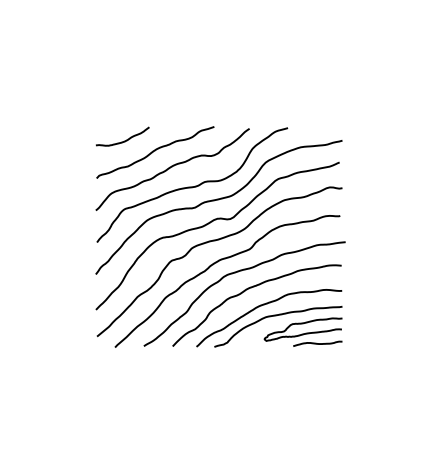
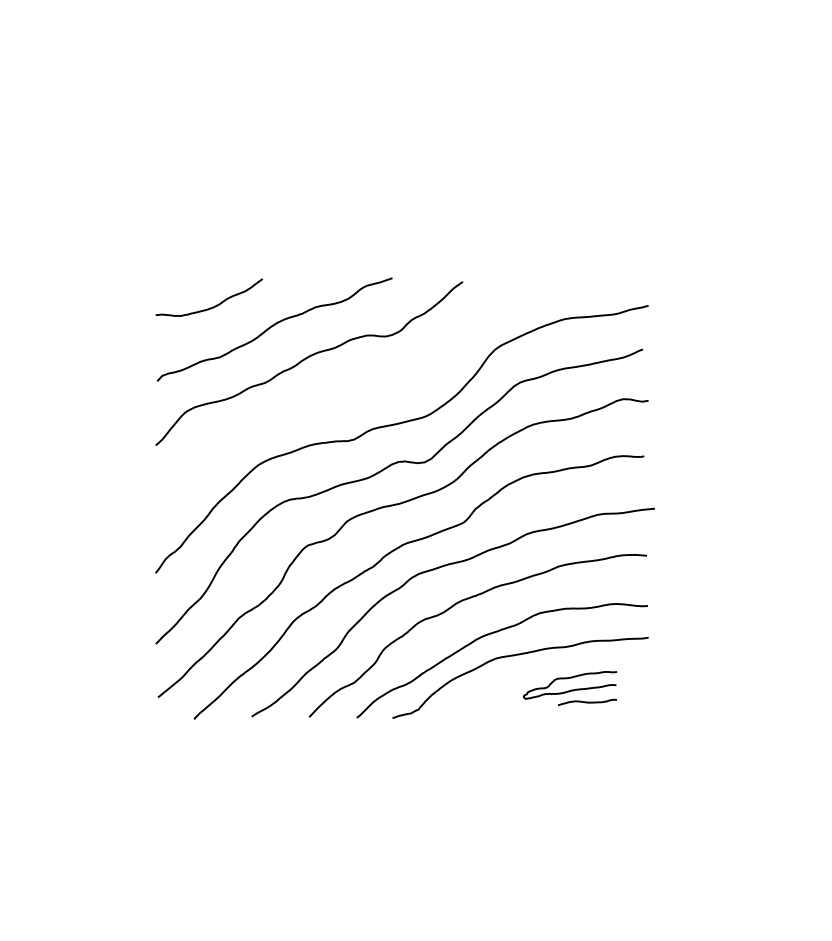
curve: (192, 186) -> (348, 397), removed
part: (302, 331) -> (568, 687), size x0.6

